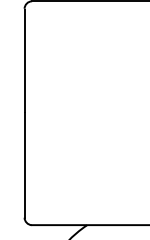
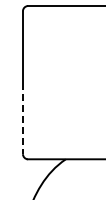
line: (23, 165) -> (22, 118), solid -> dashed

